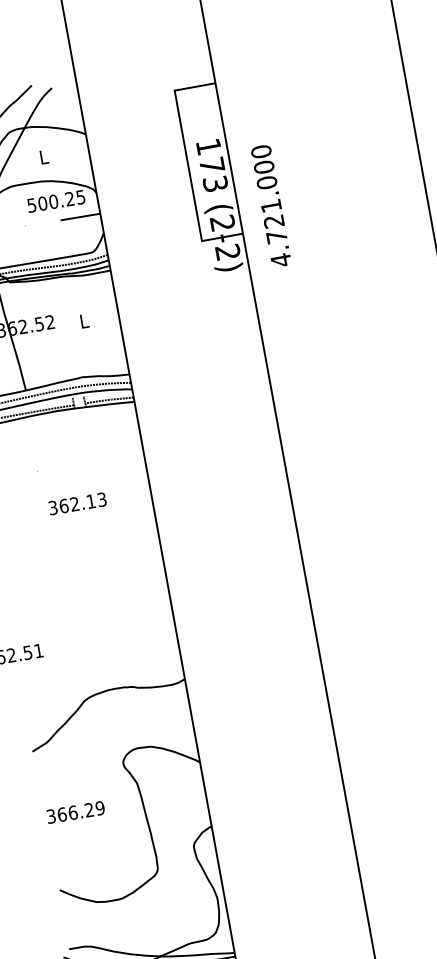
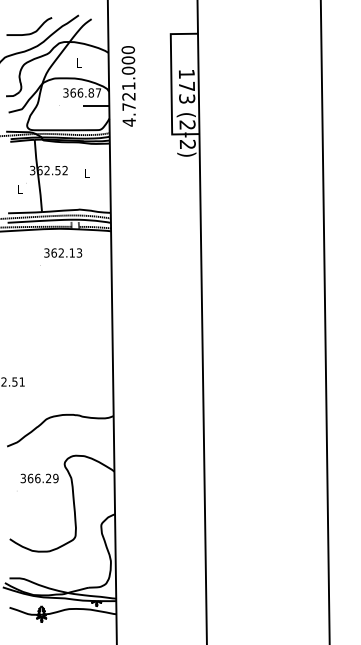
text: (56, 200) -> (82, 92), 500.25 -> 366.87
text: (270, 206) -> (128, 86), moved
text: (77, 502) -> (63, 252), moved
text: (75, 812) -> (39, 478), moved

